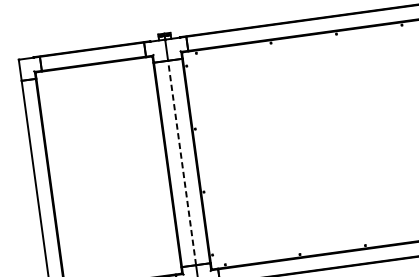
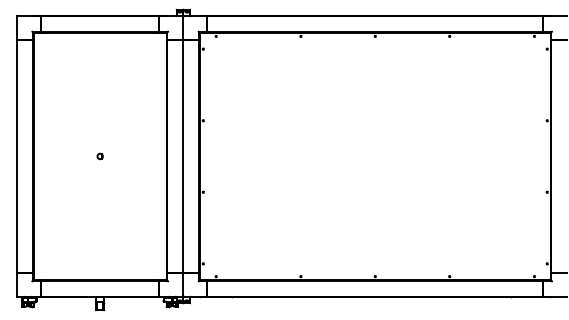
line: (182, 162) -> (183, 156), dashed -> solid
part: (108, 173) -> (99, 156), added

